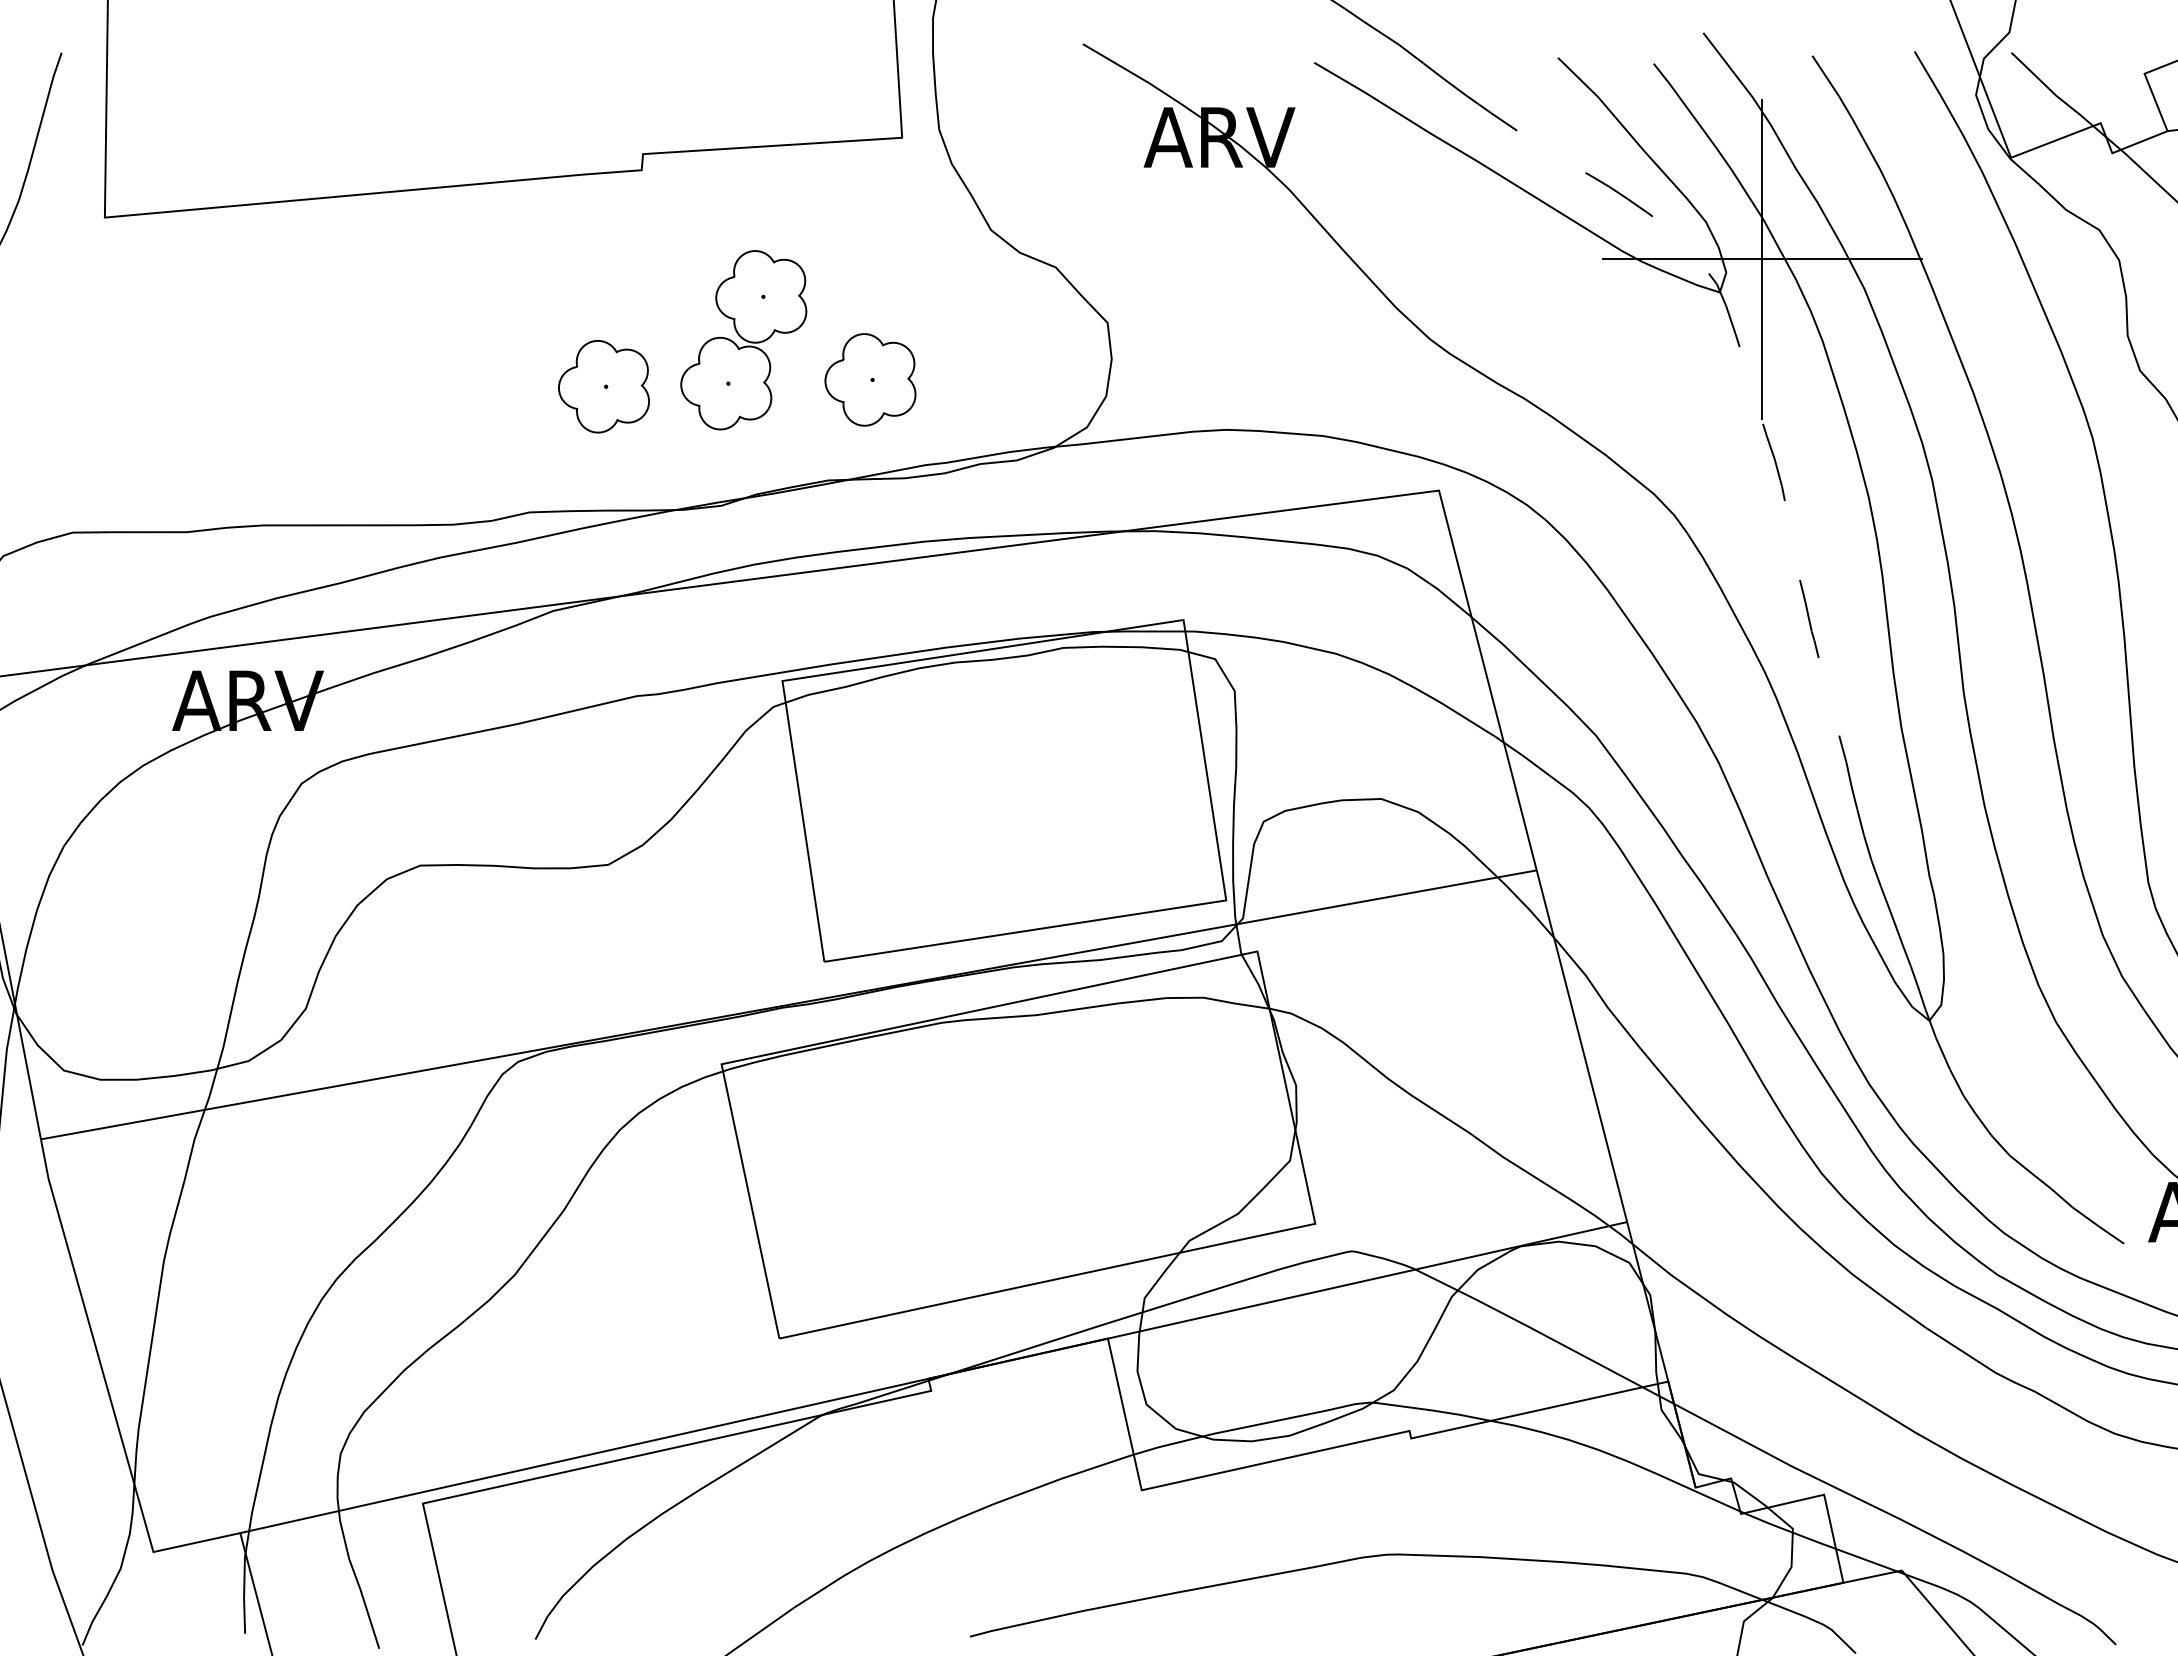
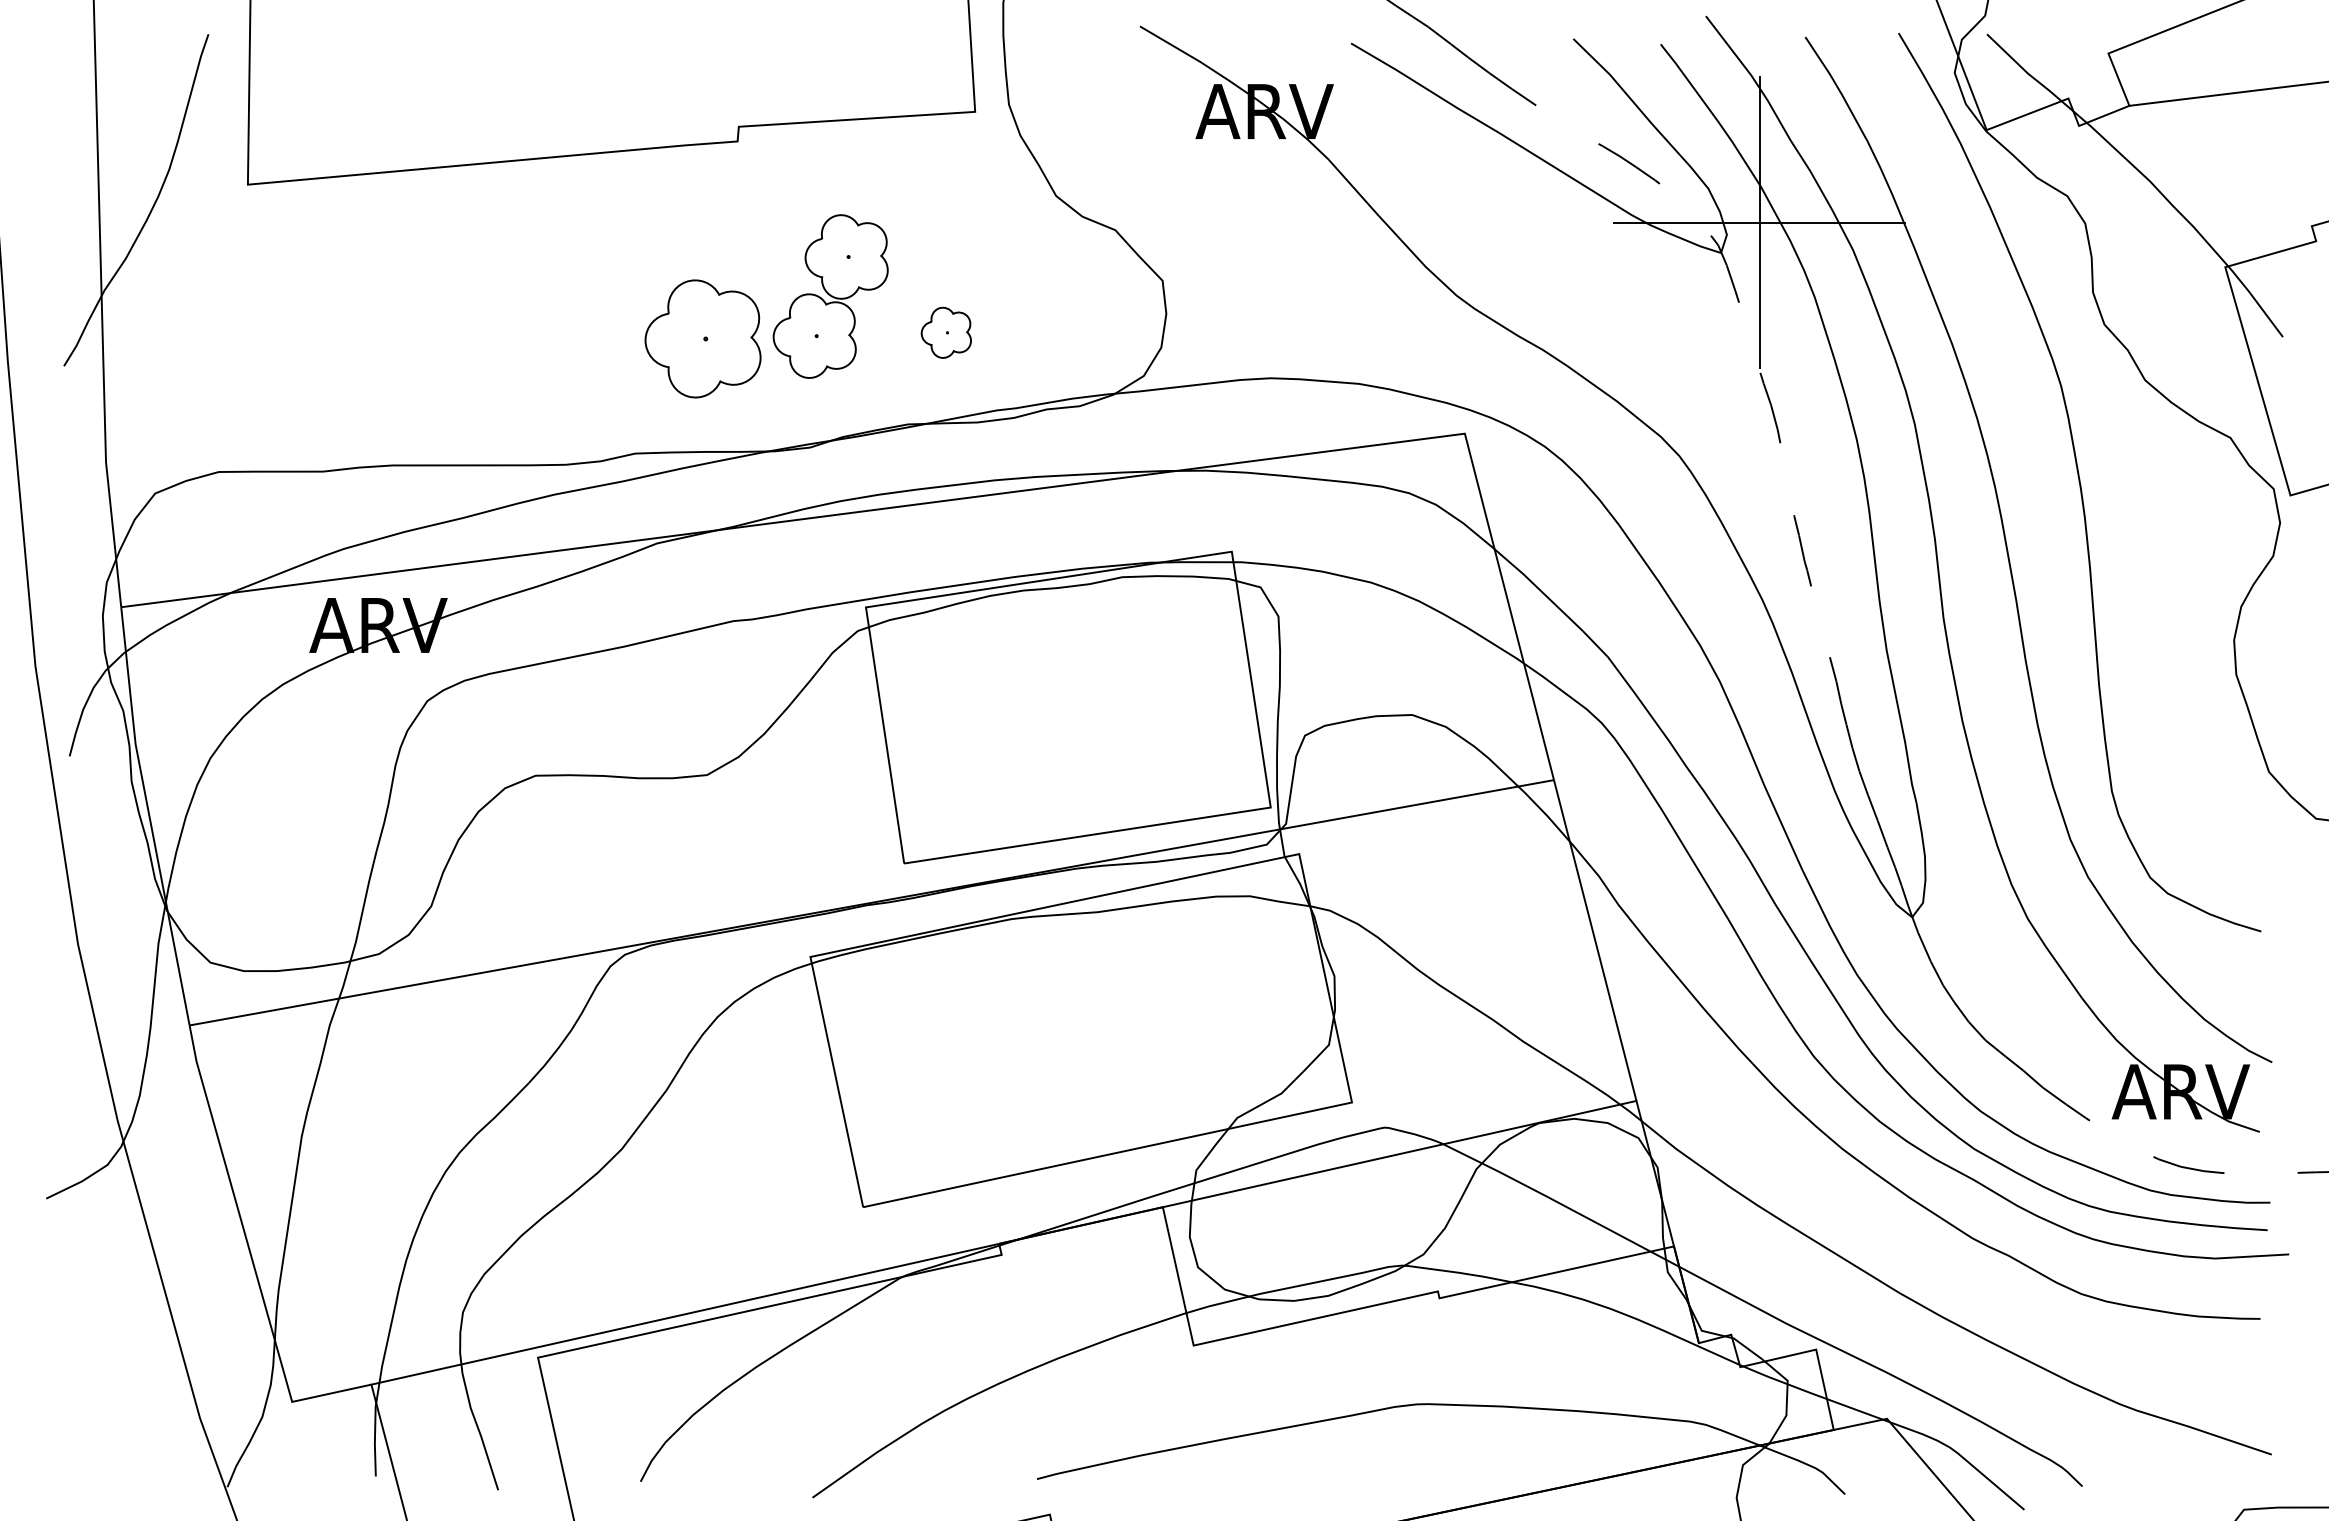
part: (870, 379) -> (946, 332), size x0.6
part: (604, 386) -> (703, 338), size x1.4

